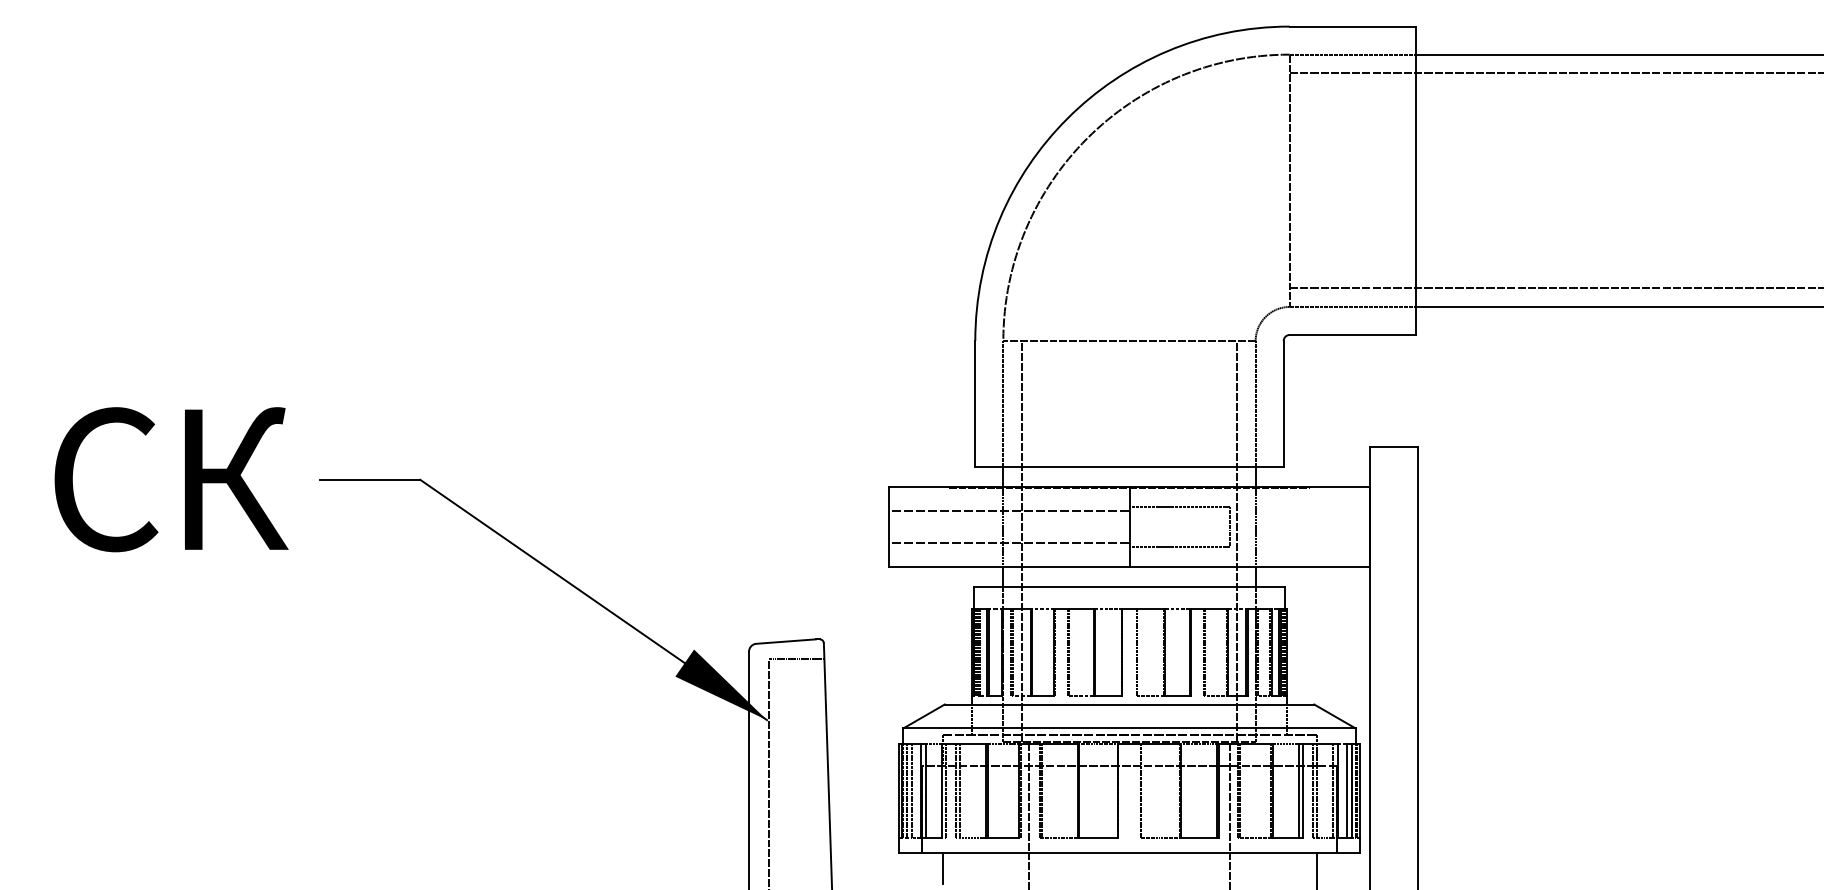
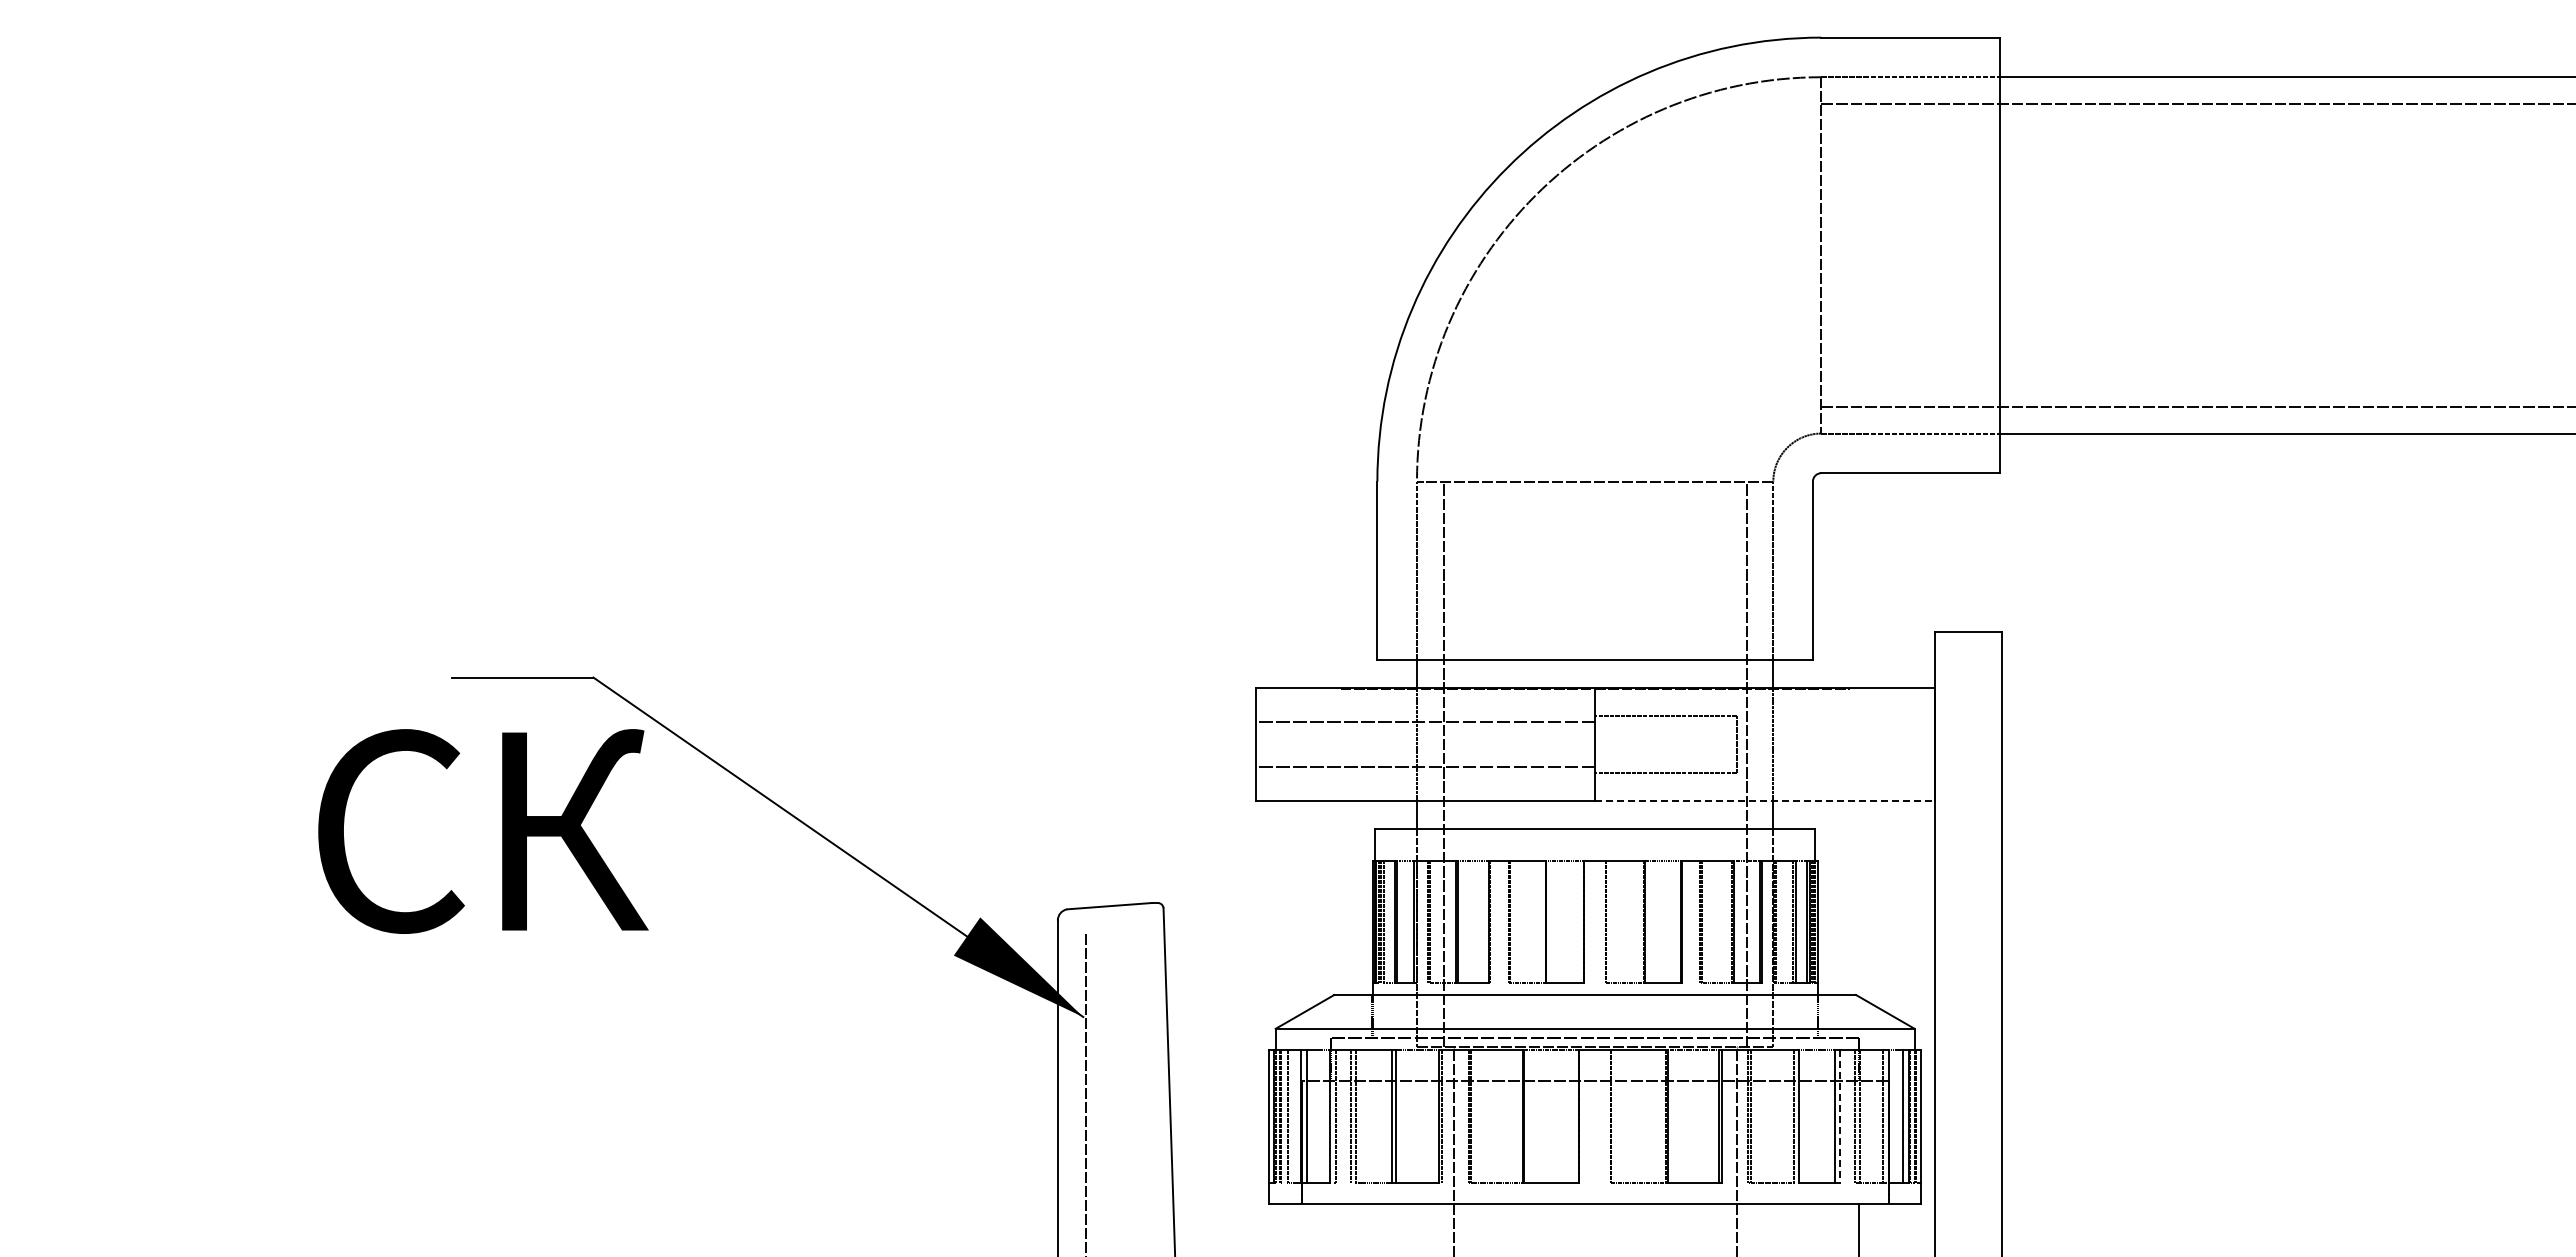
text: (171, 479) -> (483, 831), moved
line: (1249, 567) -> (1764, 801), solid -> dashed
line: (796, 659) -> (1125, 931), removed
line: (1302, 790) -> (1839, 1116), solid -> dashed
line: (942, 868) -> (1331, 1226), removed

